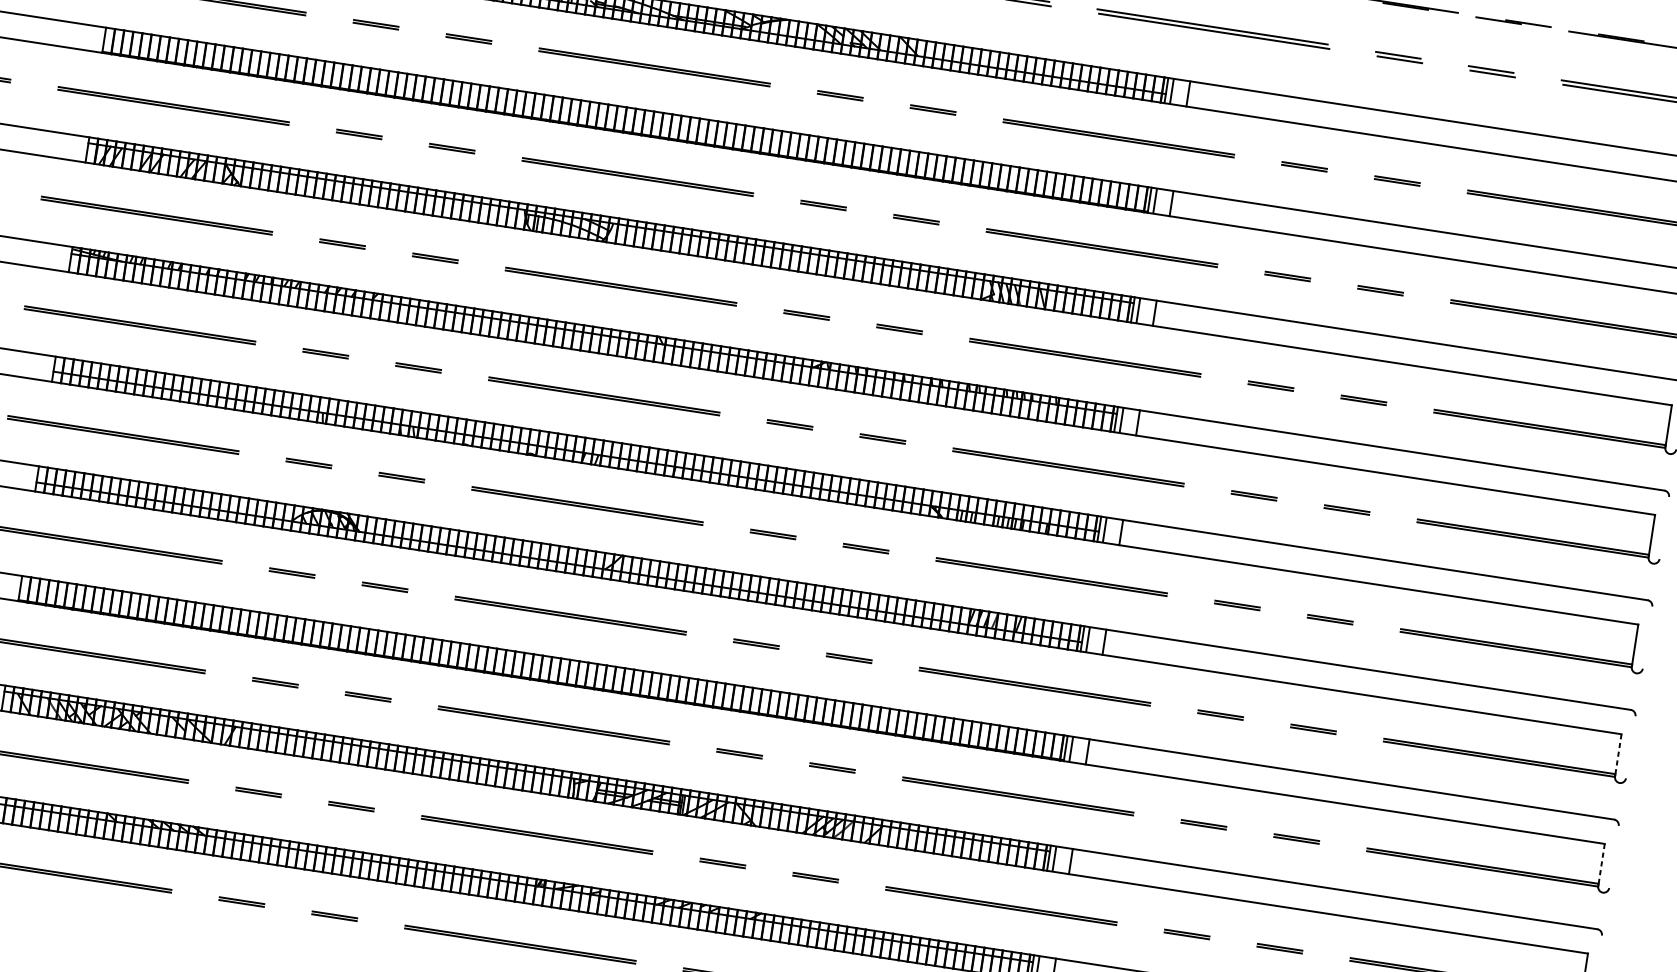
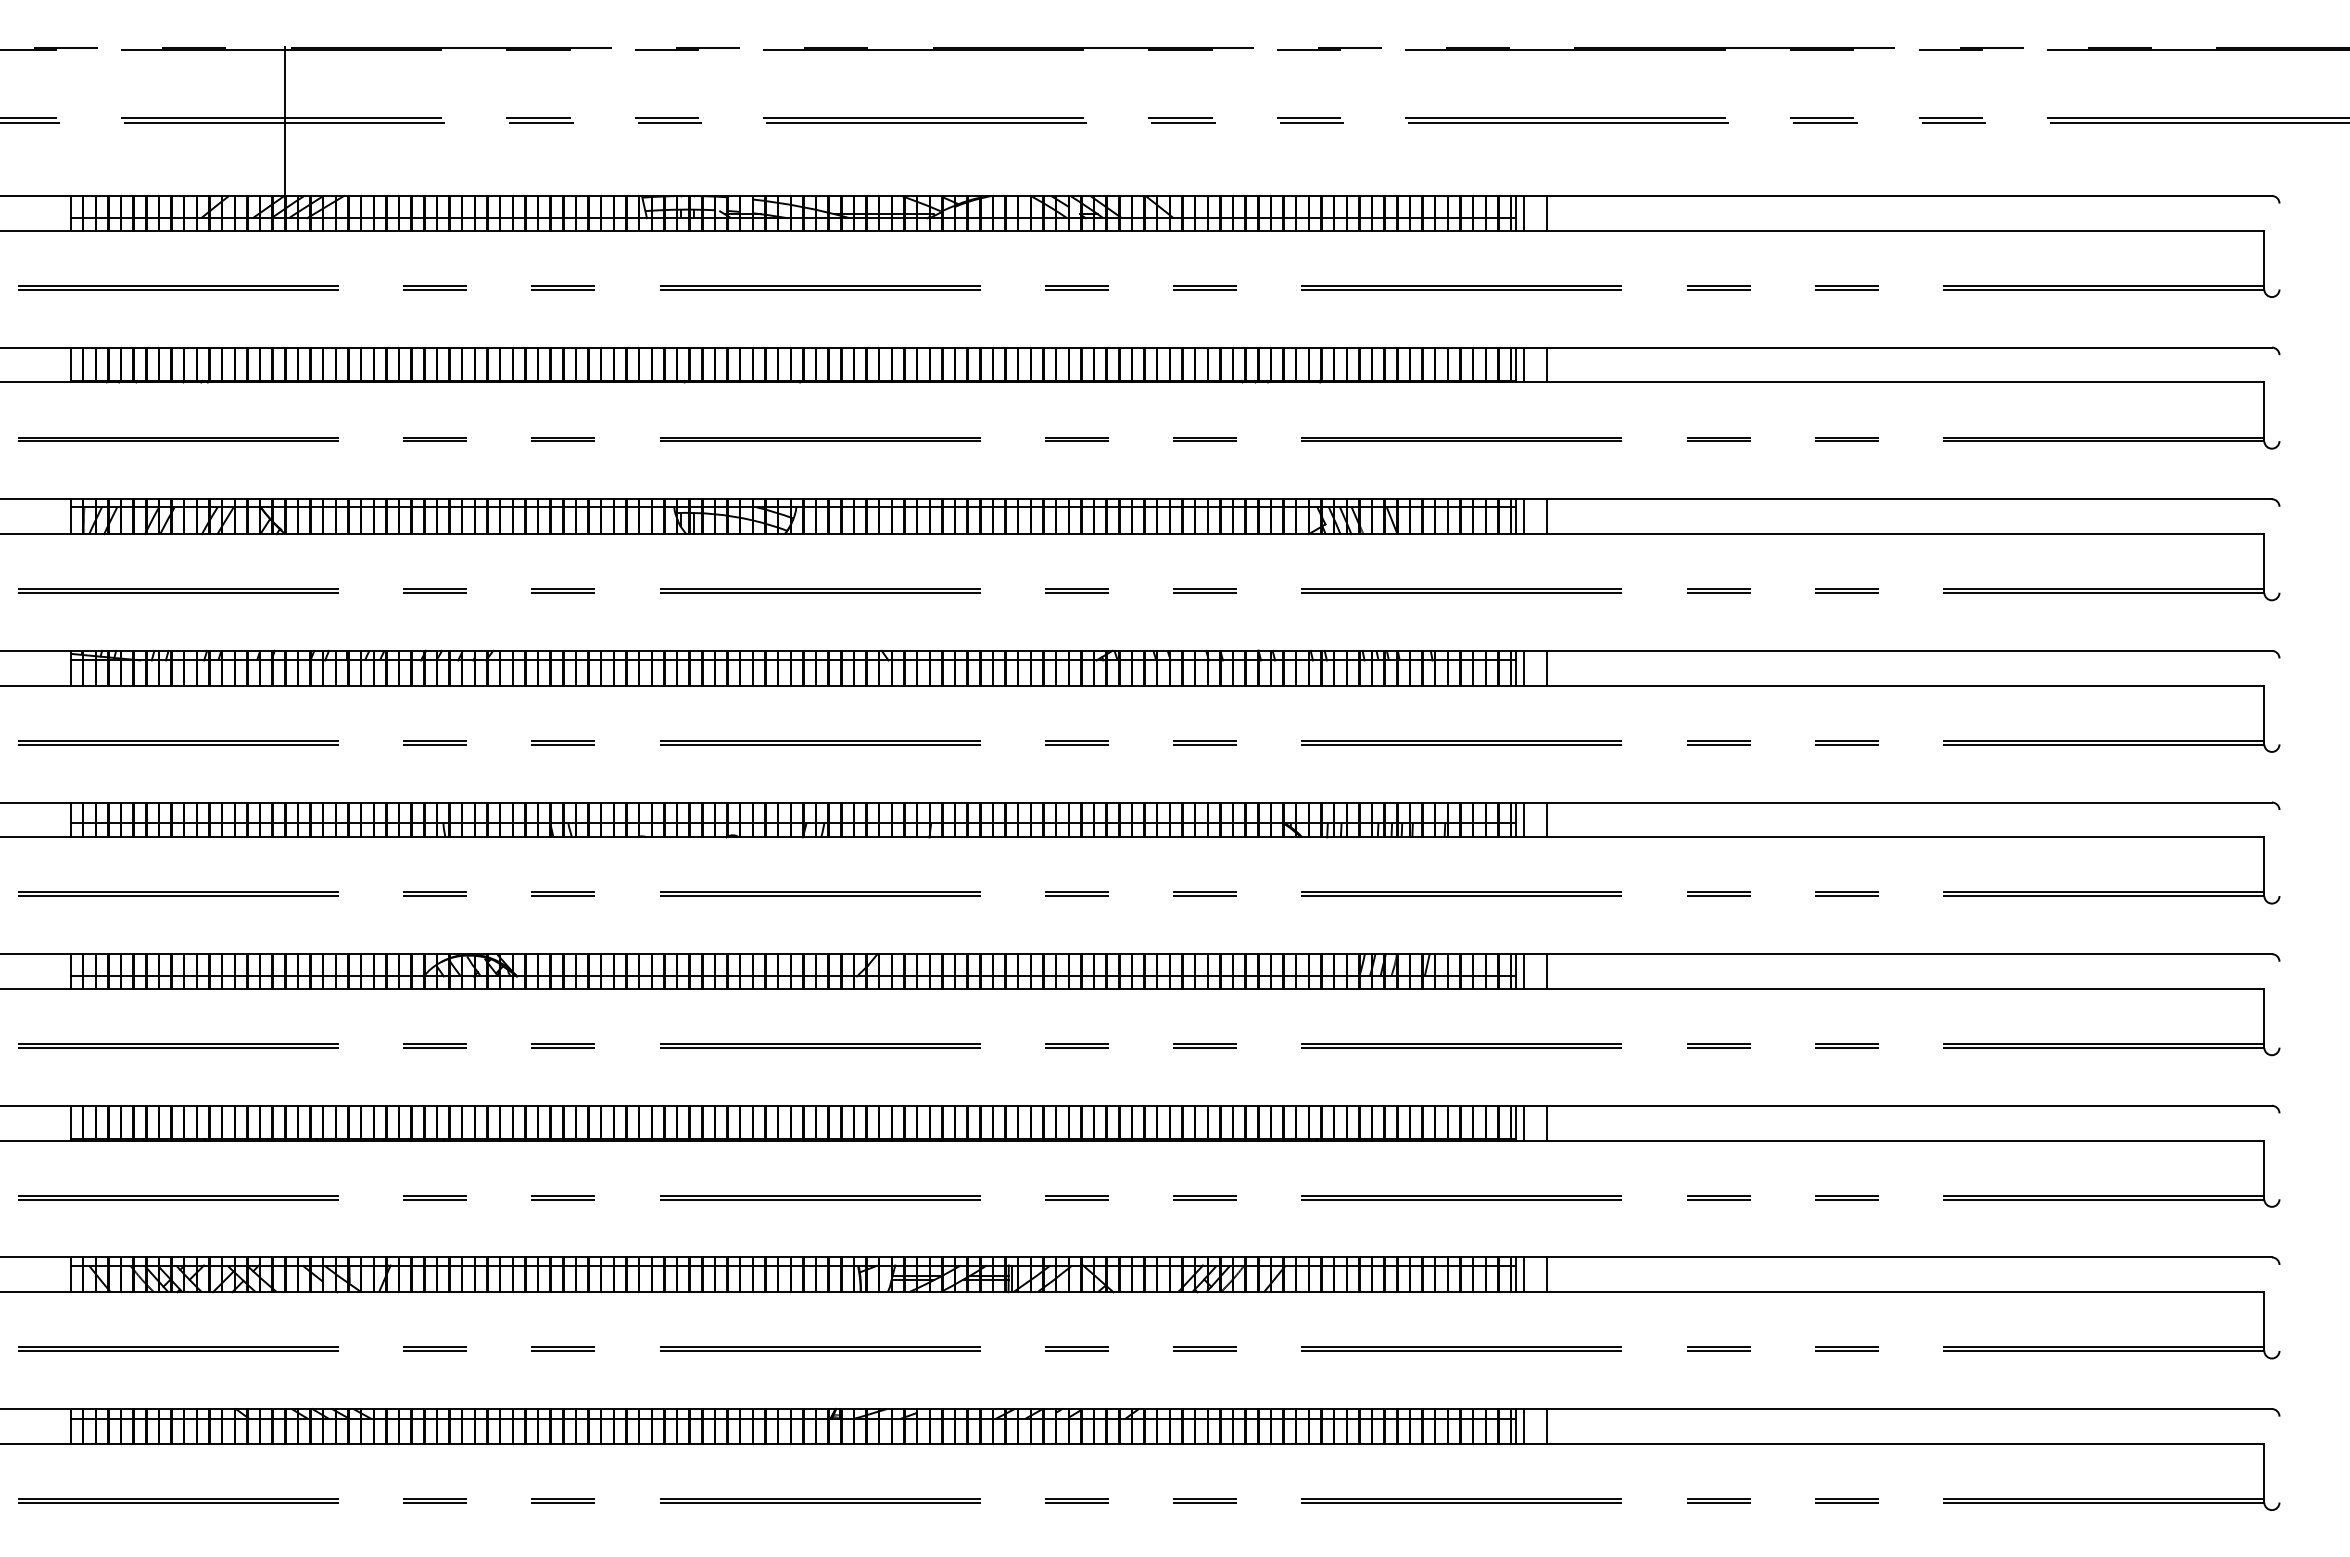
line: (1618, 754) -> (2264, 1016), dashed -> solid
line: (1601, 864) -> (2264, 1168), dashed -> solid

